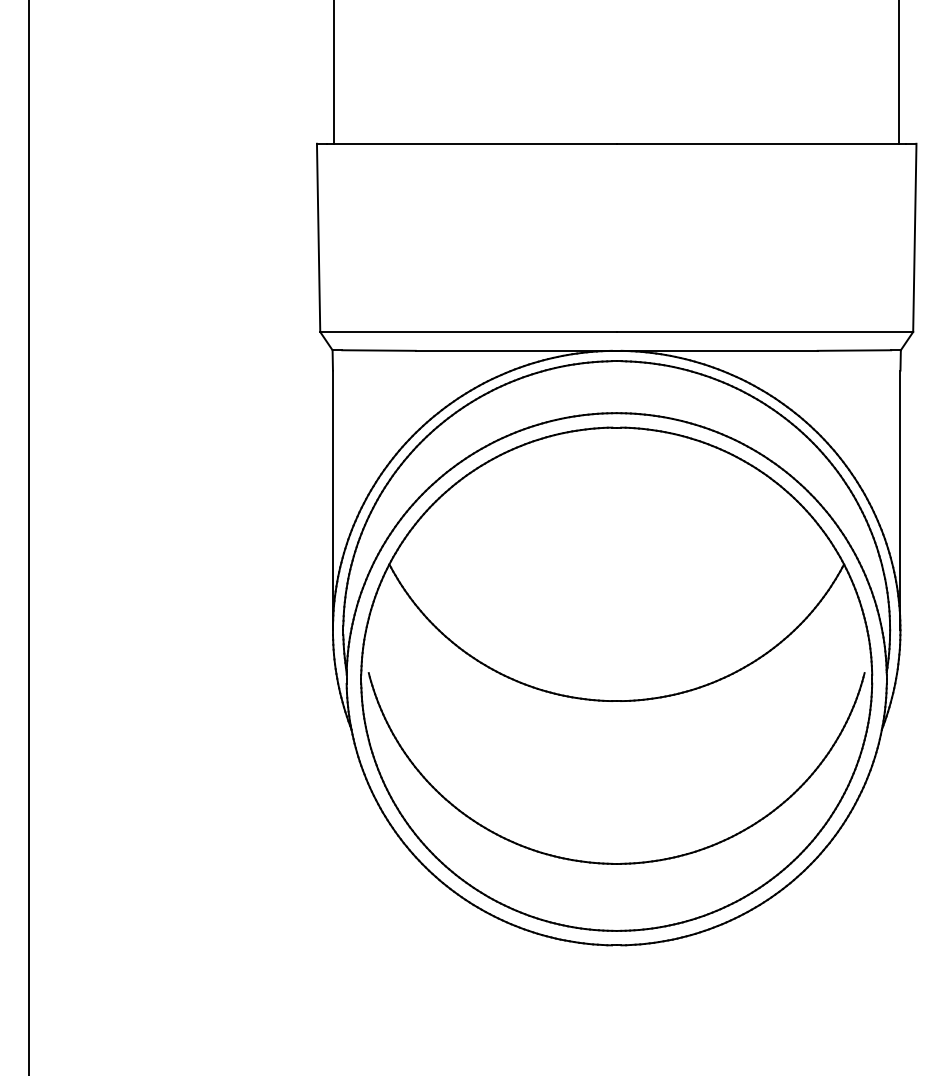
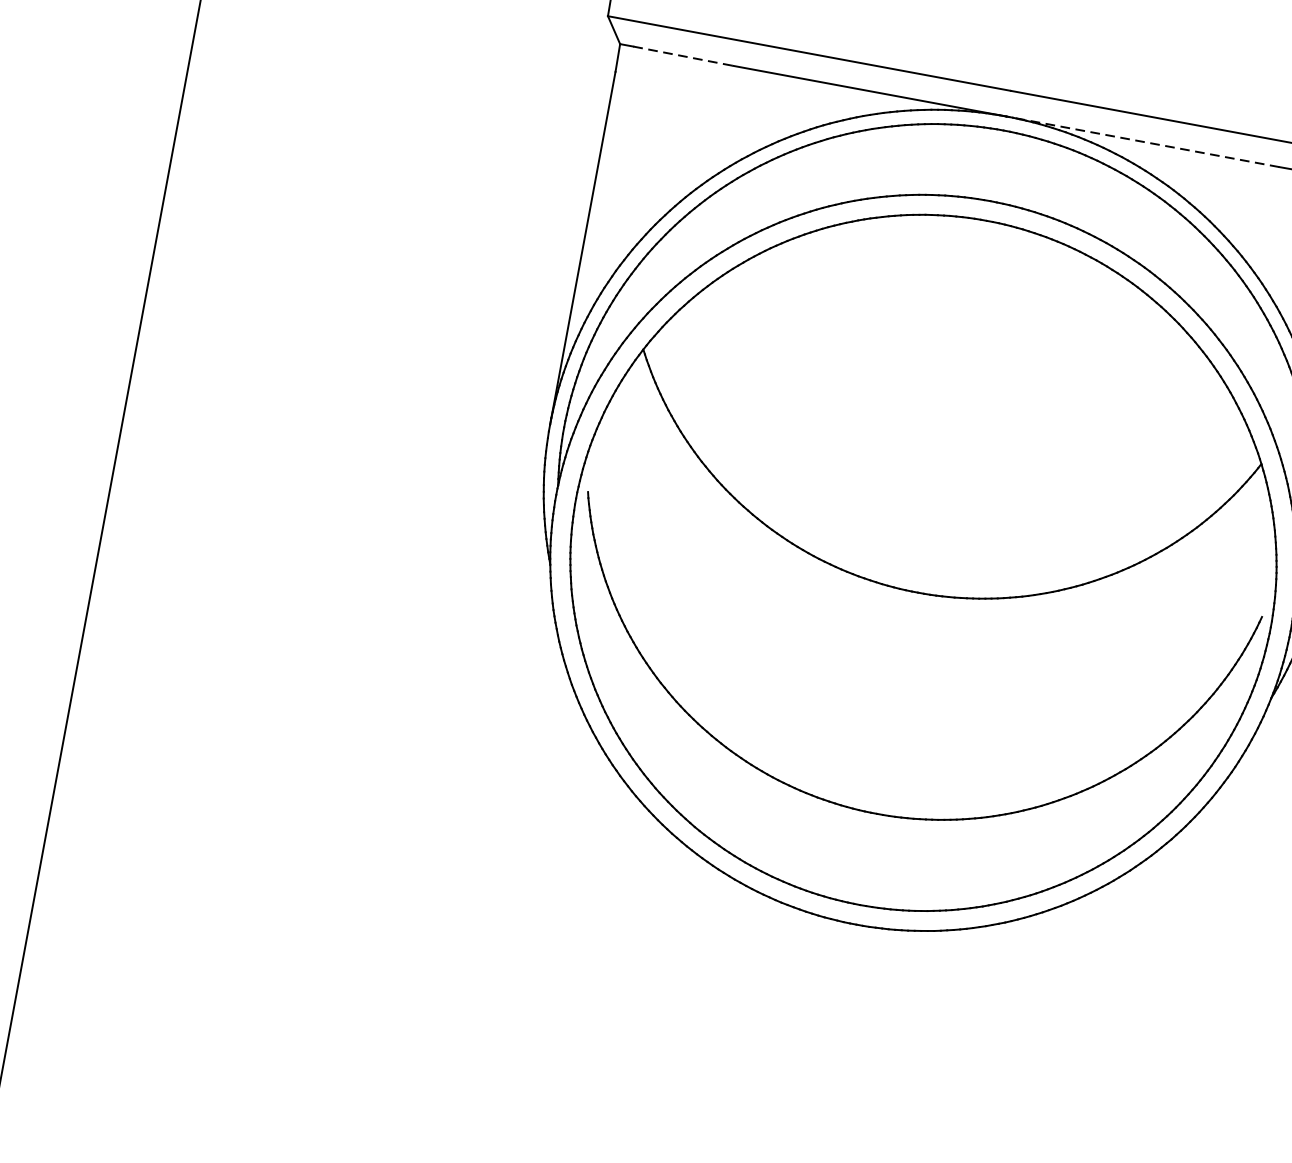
line: (379, 350) -> (683, 56), solid -> dashed
line: (716, 350) -> (1141, 141), solid -> dashed

